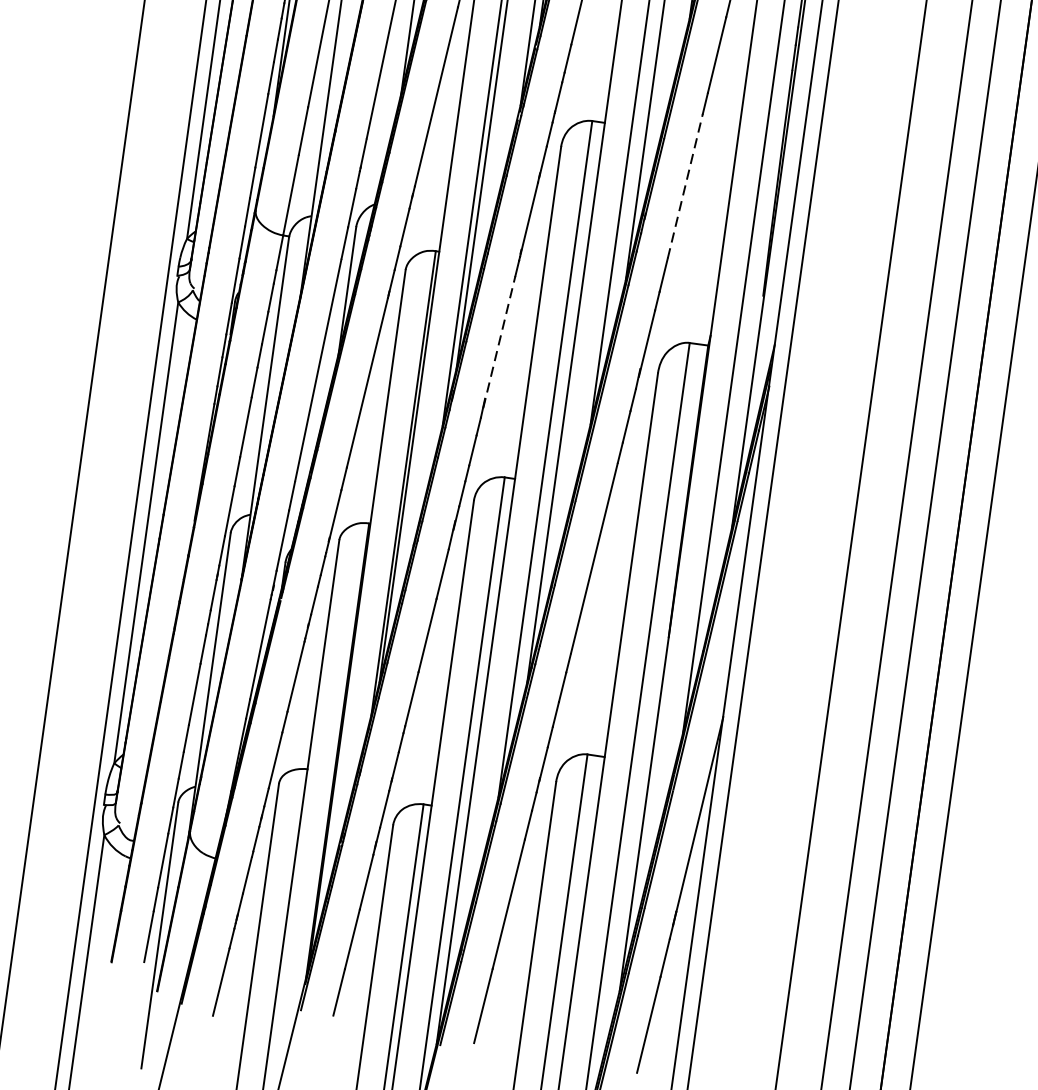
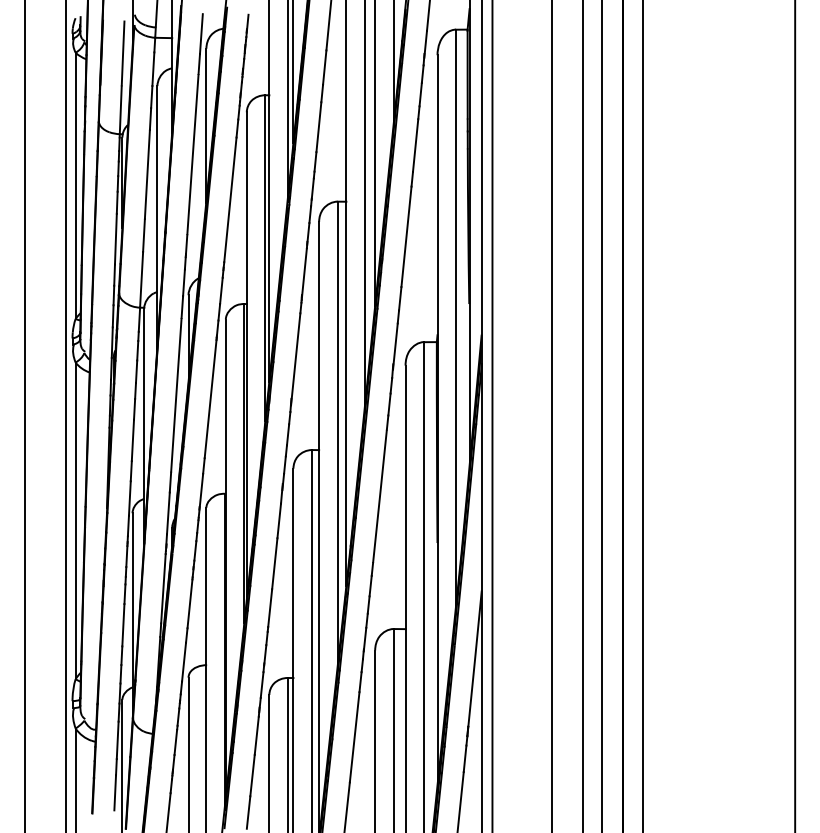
line: (685, 185) -> (406, 236), dashed -> solid
line: (499, 340) -> (295, 358), dashed -> solid

